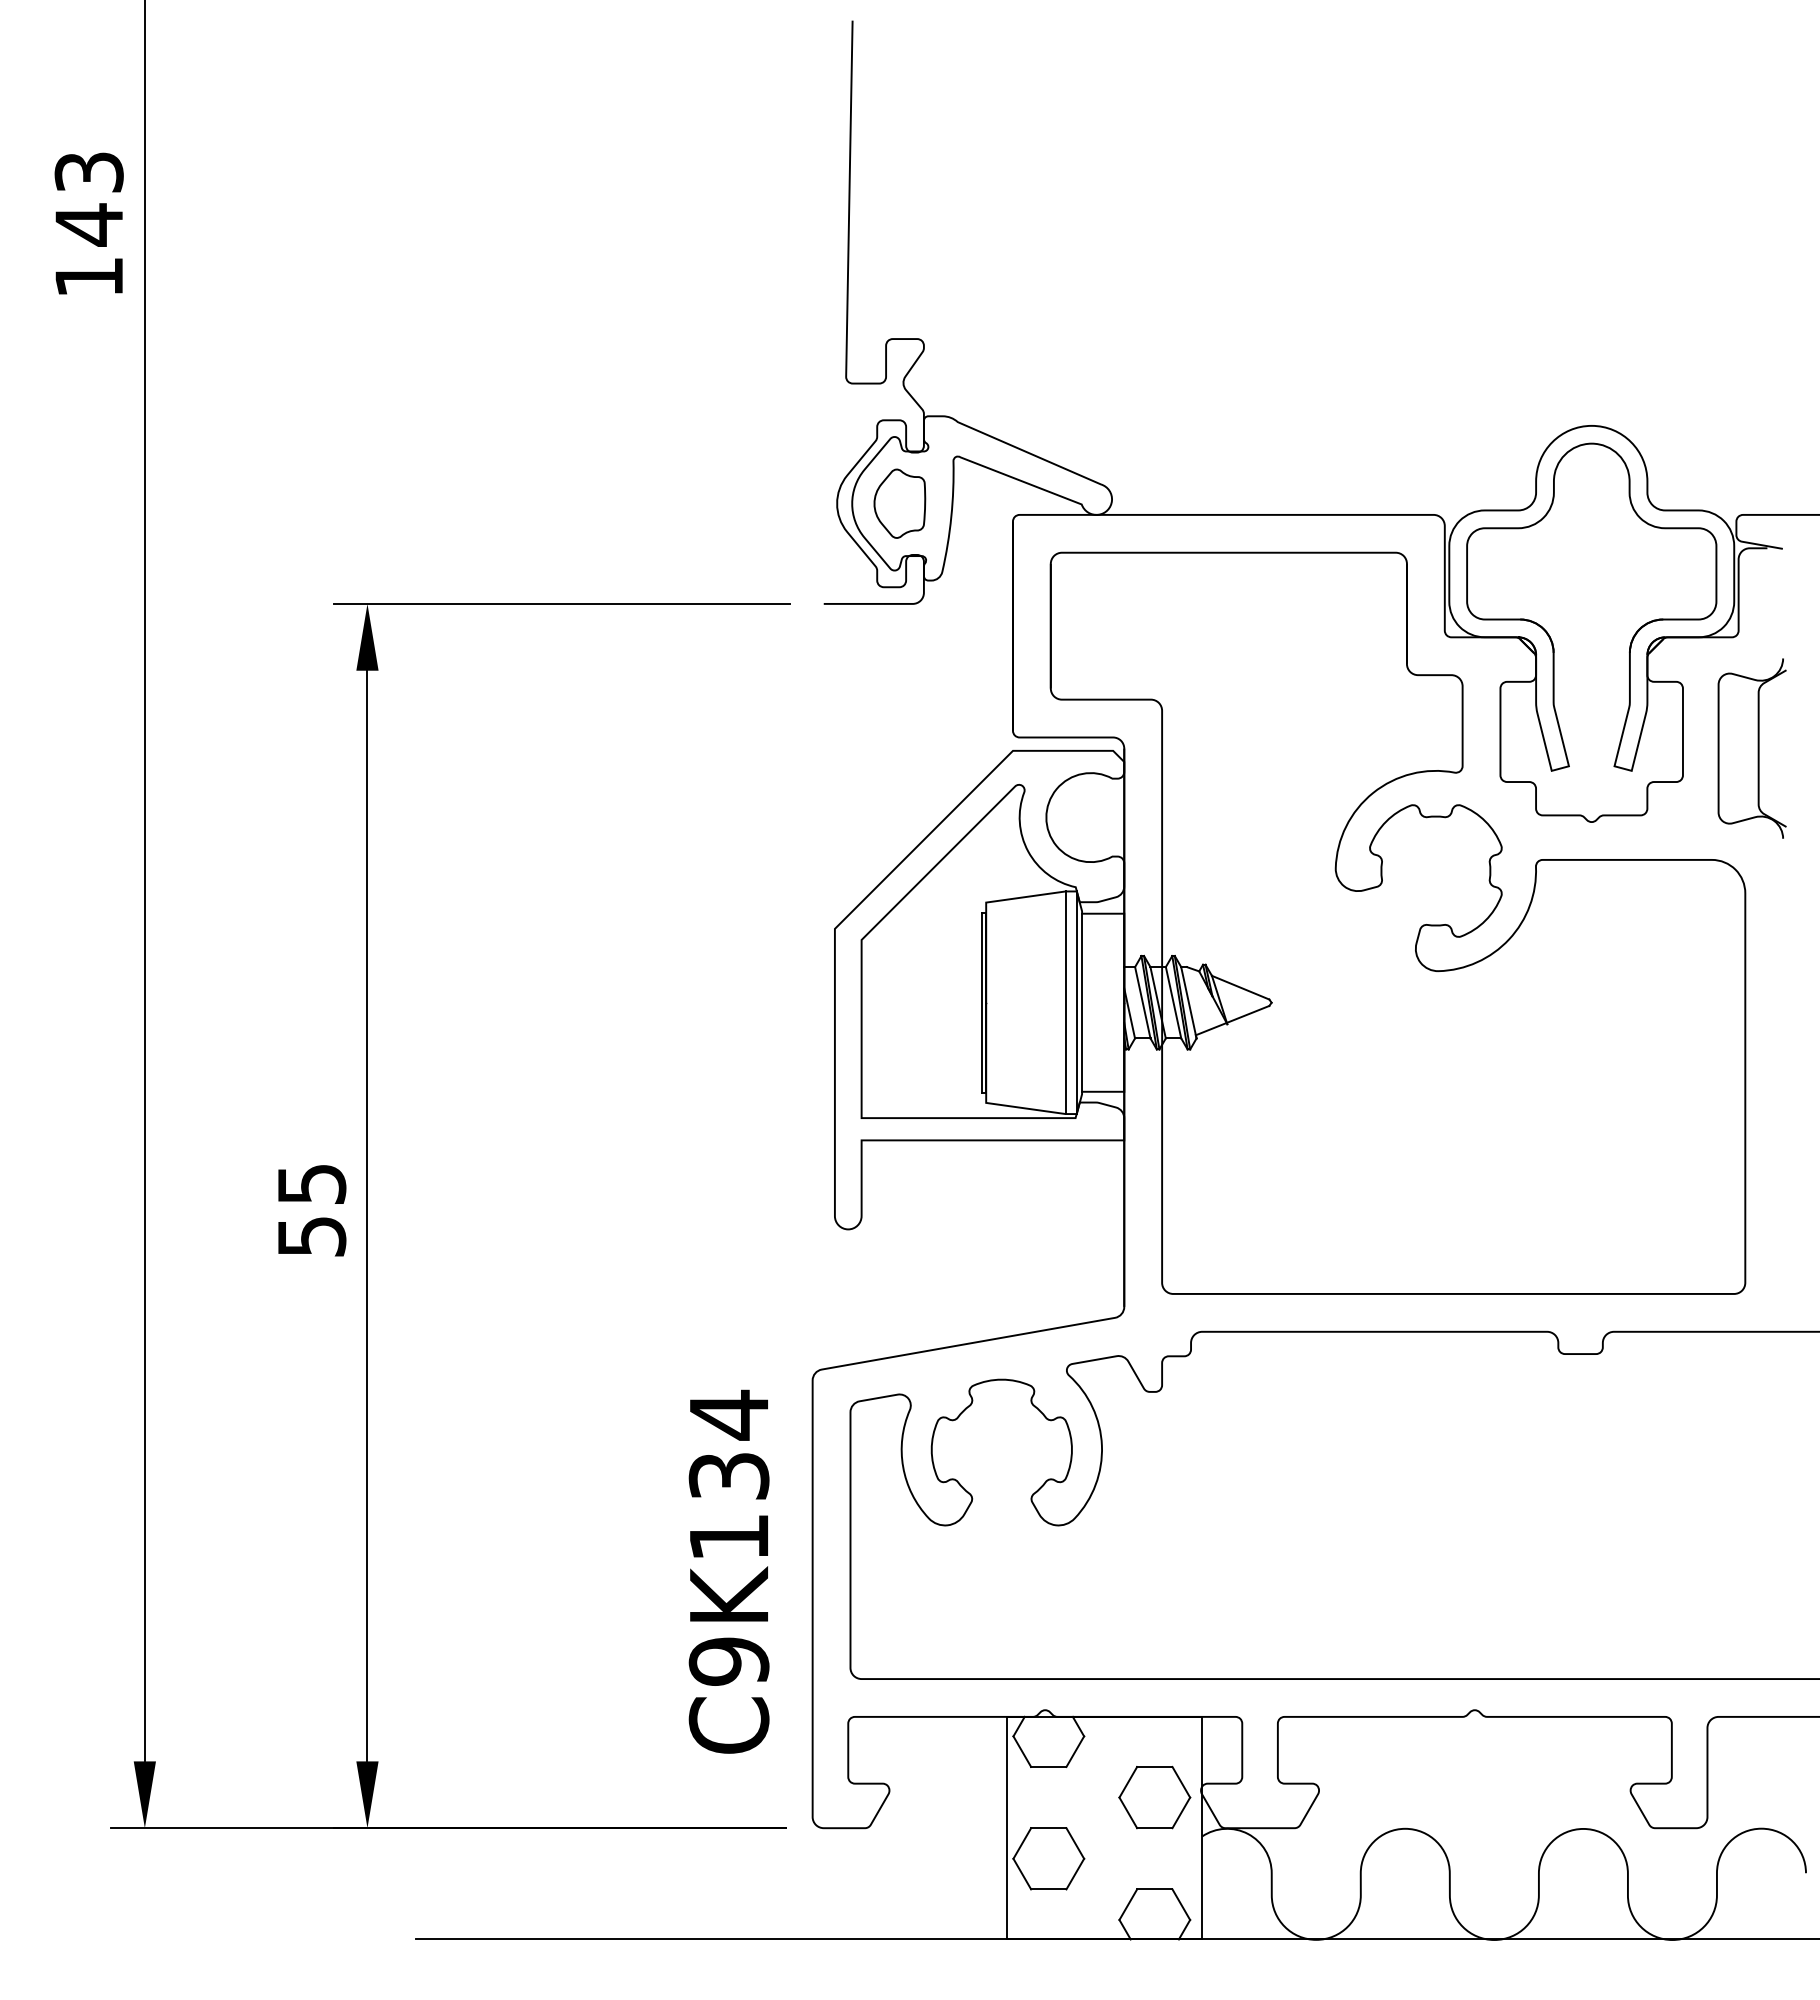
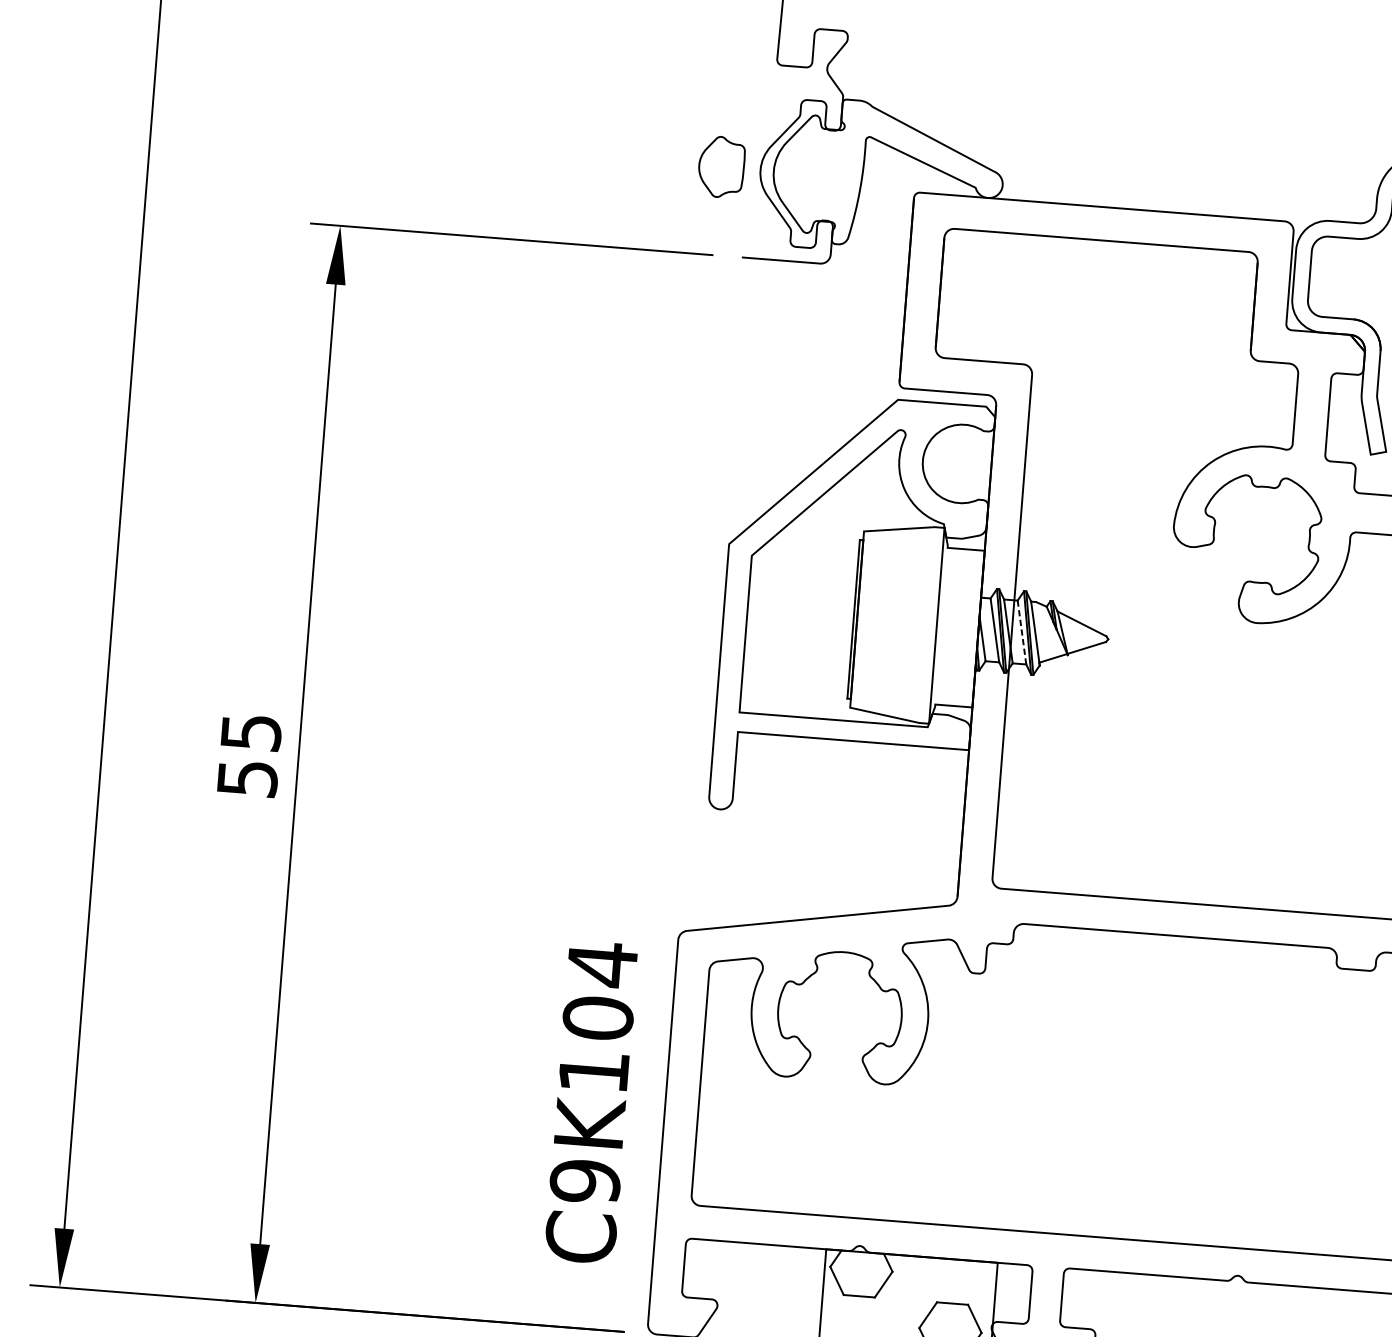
part: (899, 503) -> (721, 166), moved
line: (1065, 1002) -> (926, 624), removed
line: (1082, 1002) -> (941, 626), removed
line: (1173, 1002) -> (1021, 632), solid -> dashed
text: (728, 1476) -> (597, 1018), C9K134 -> C9K104

